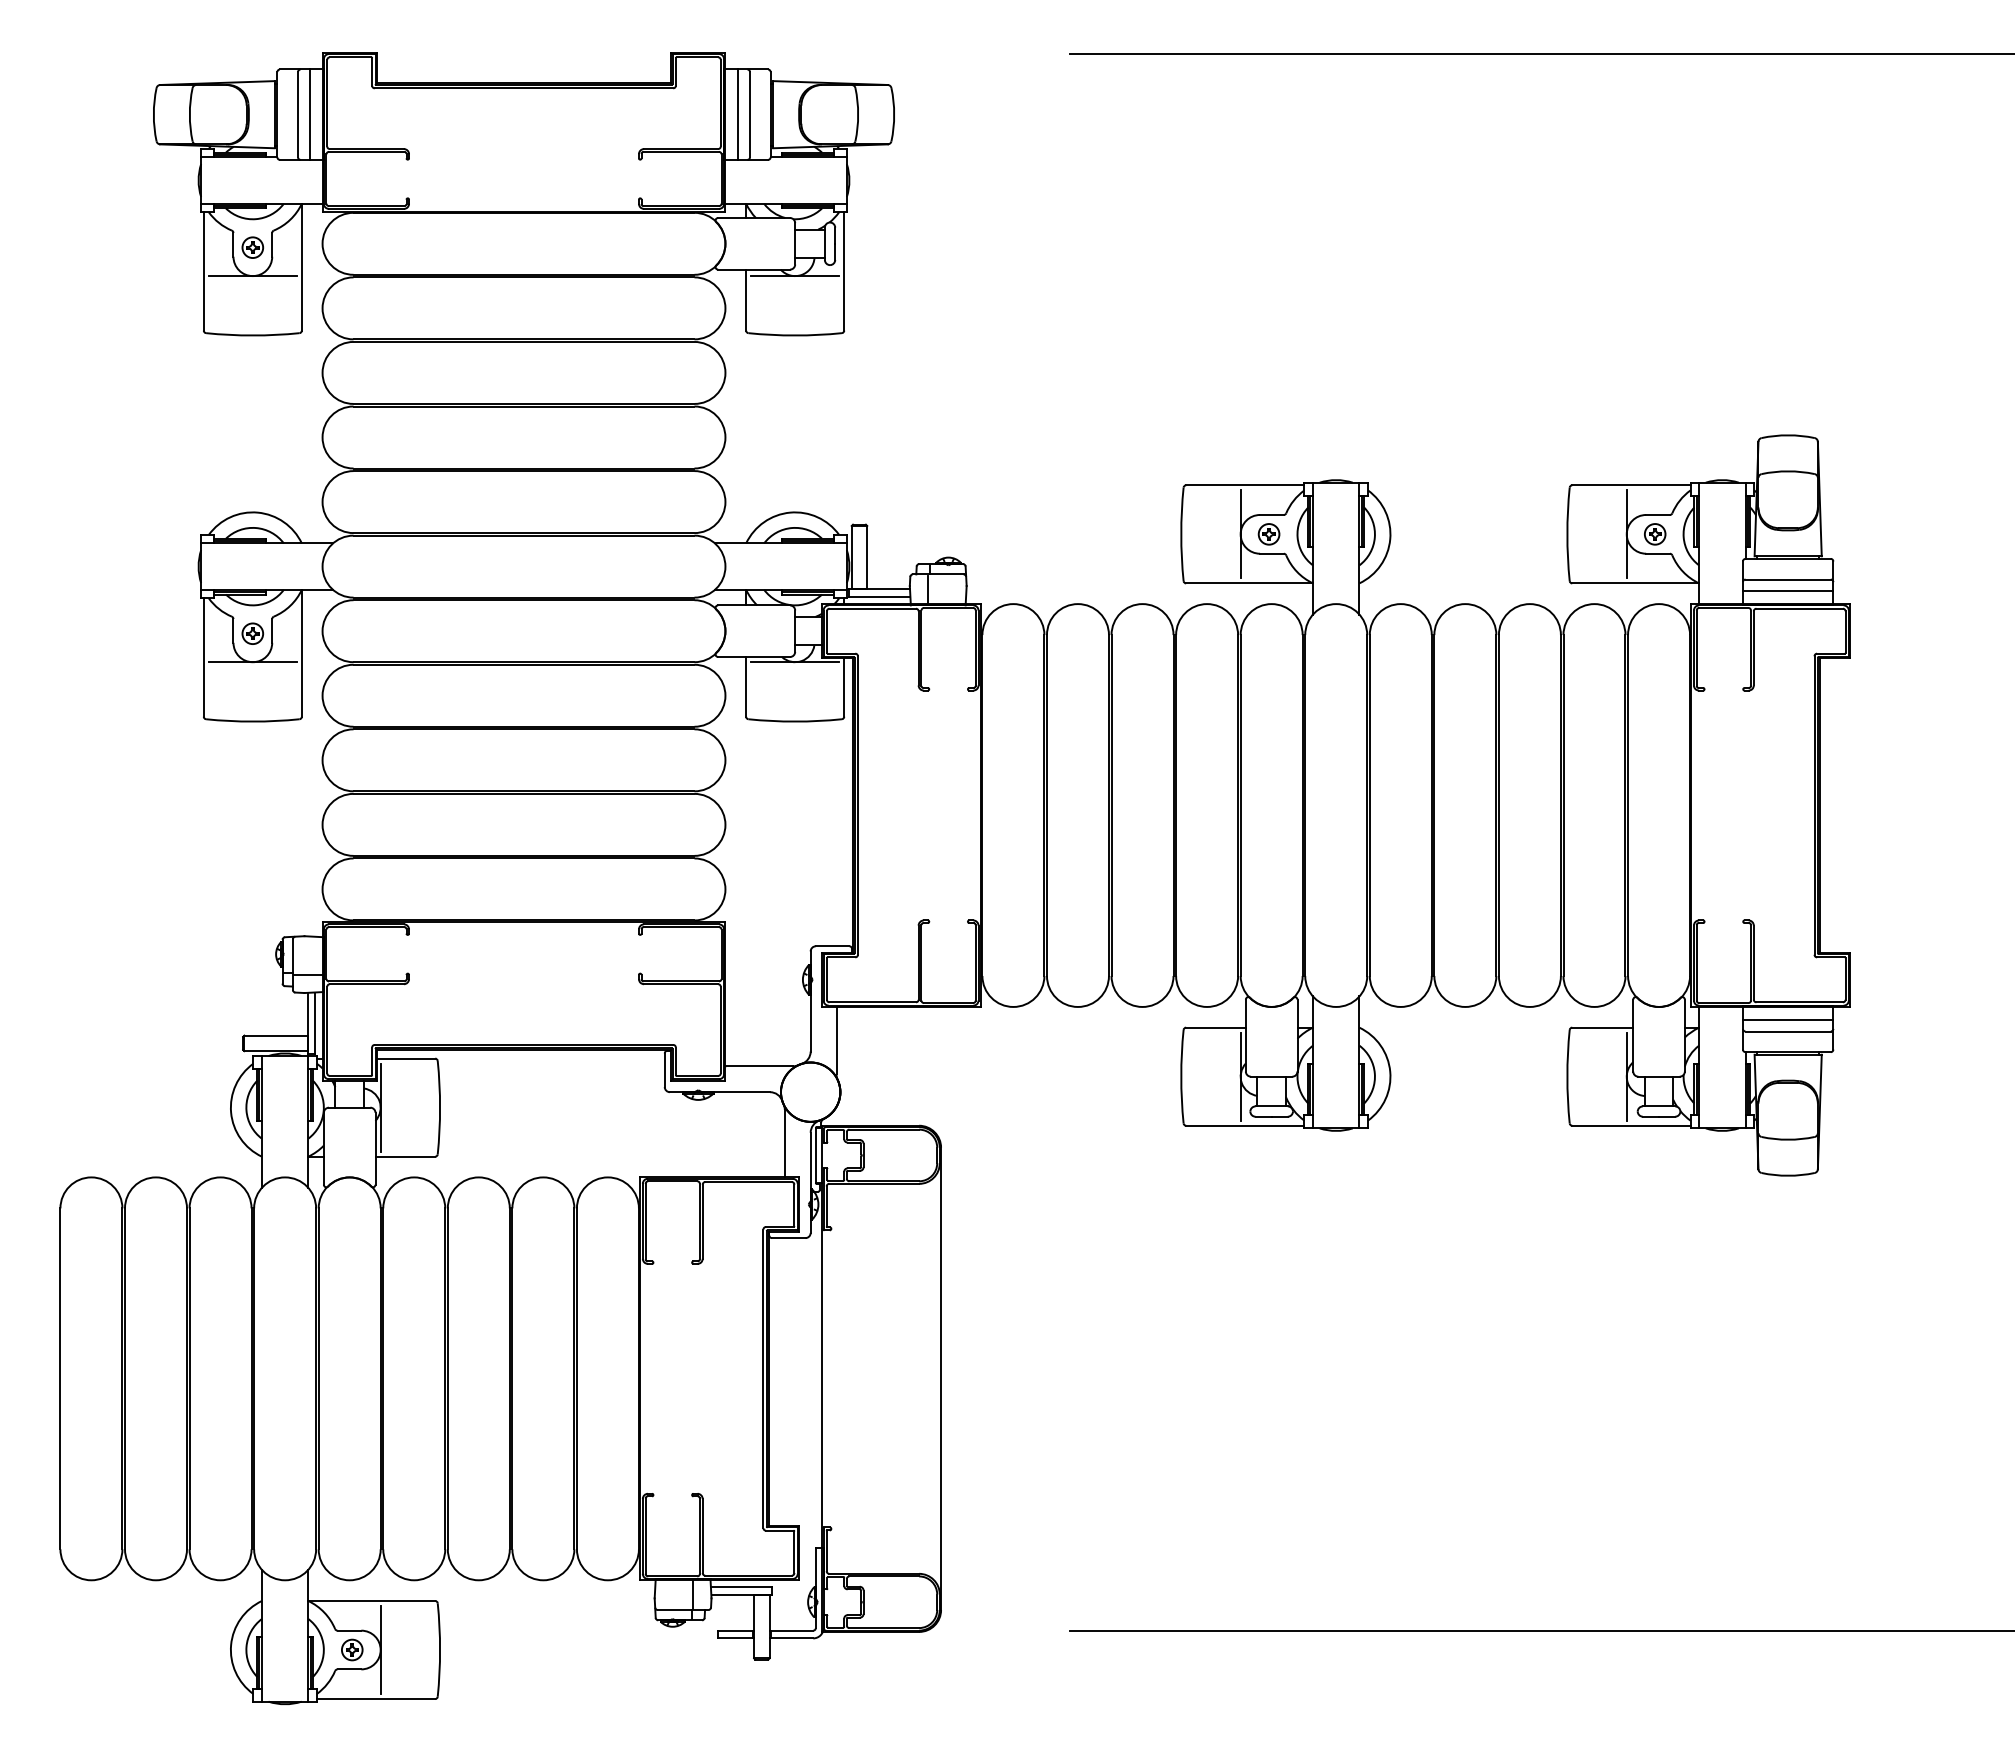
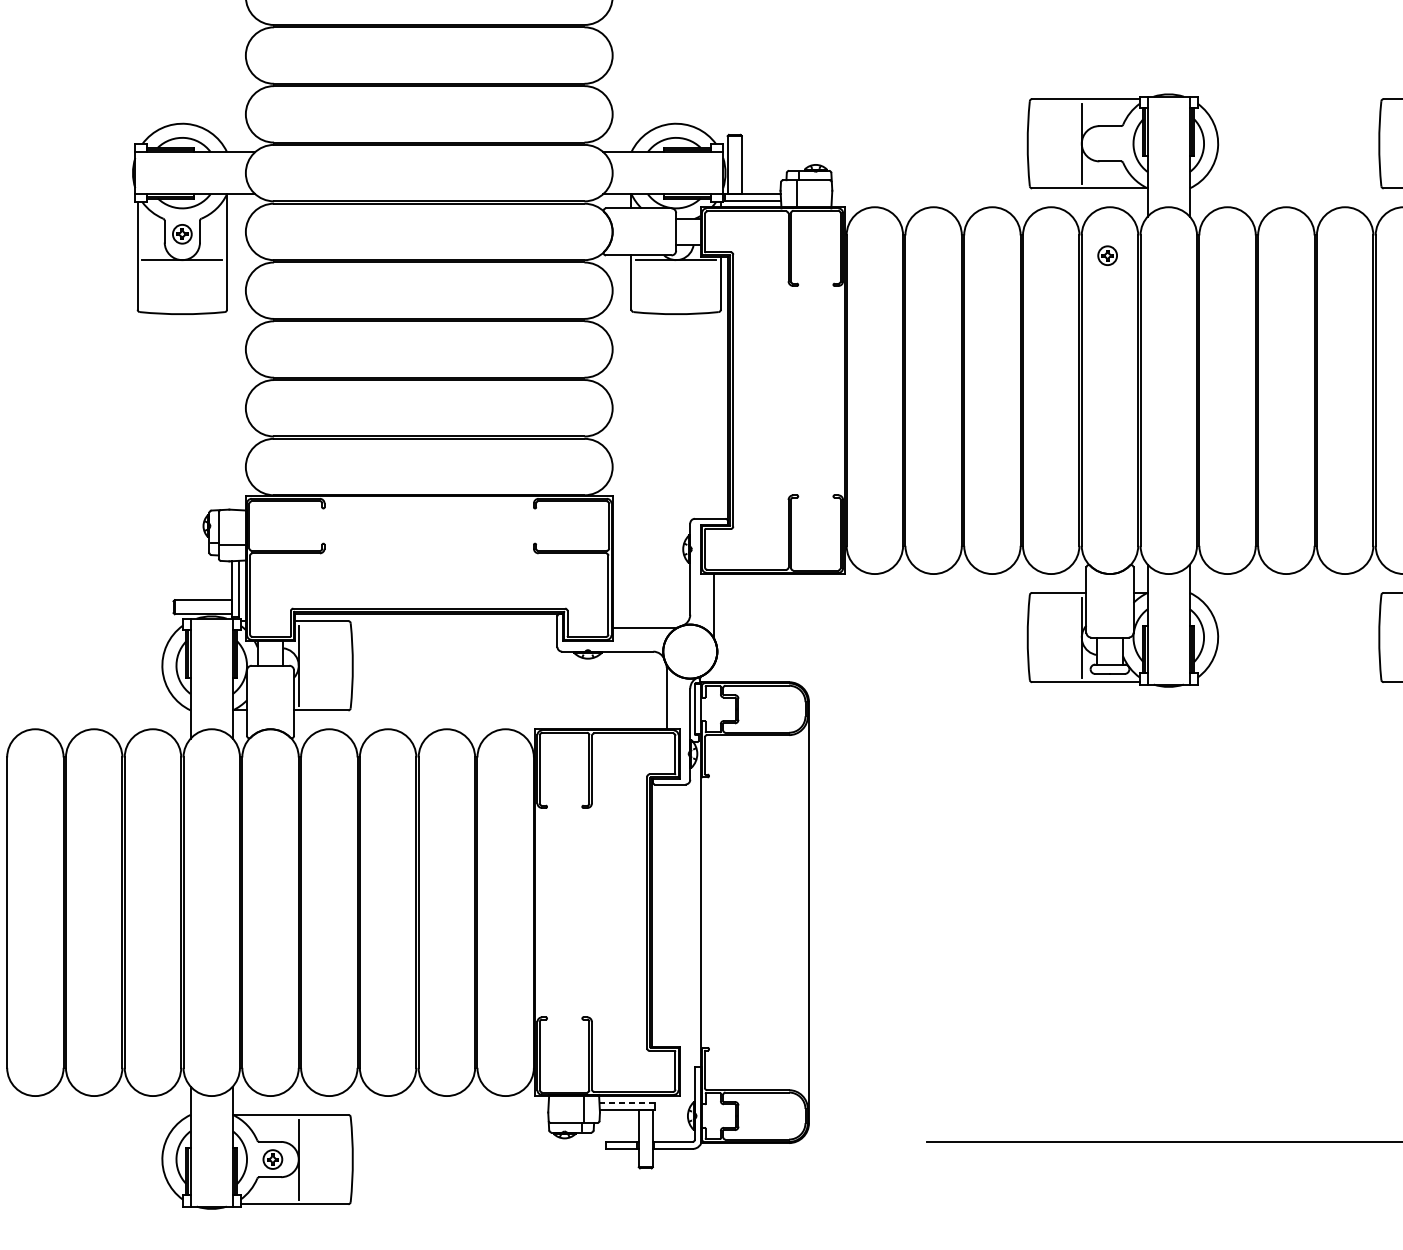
part: (1268, 534) -> (1107, 255), moved
line: (741, 1587) -> (627, 1102), solid -> dashed

